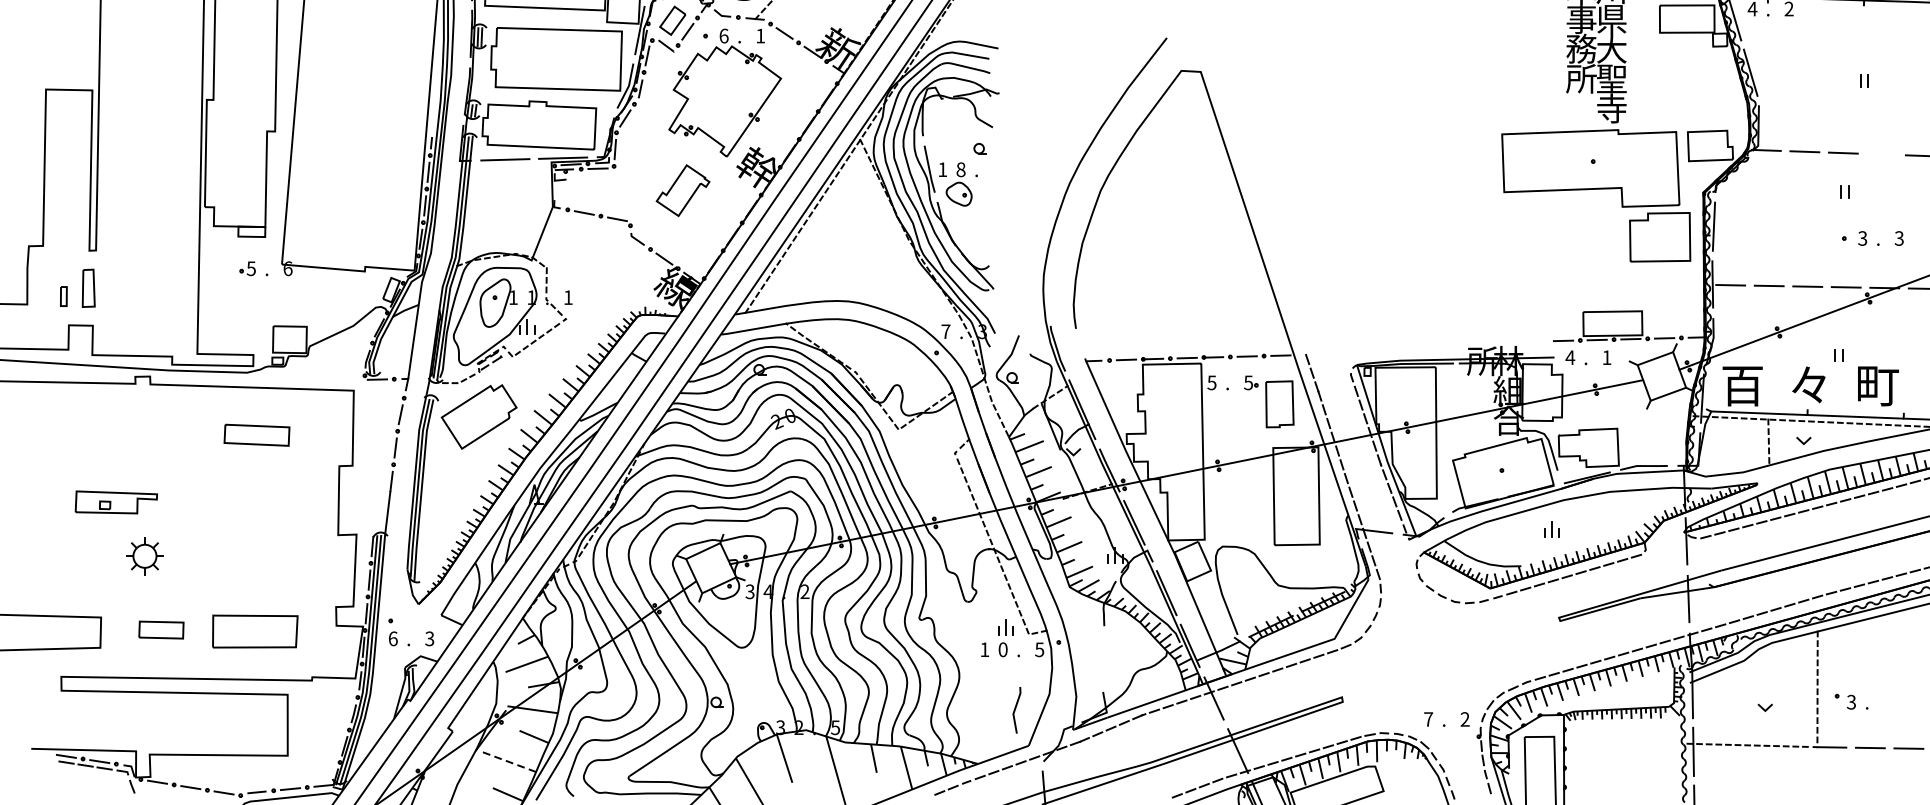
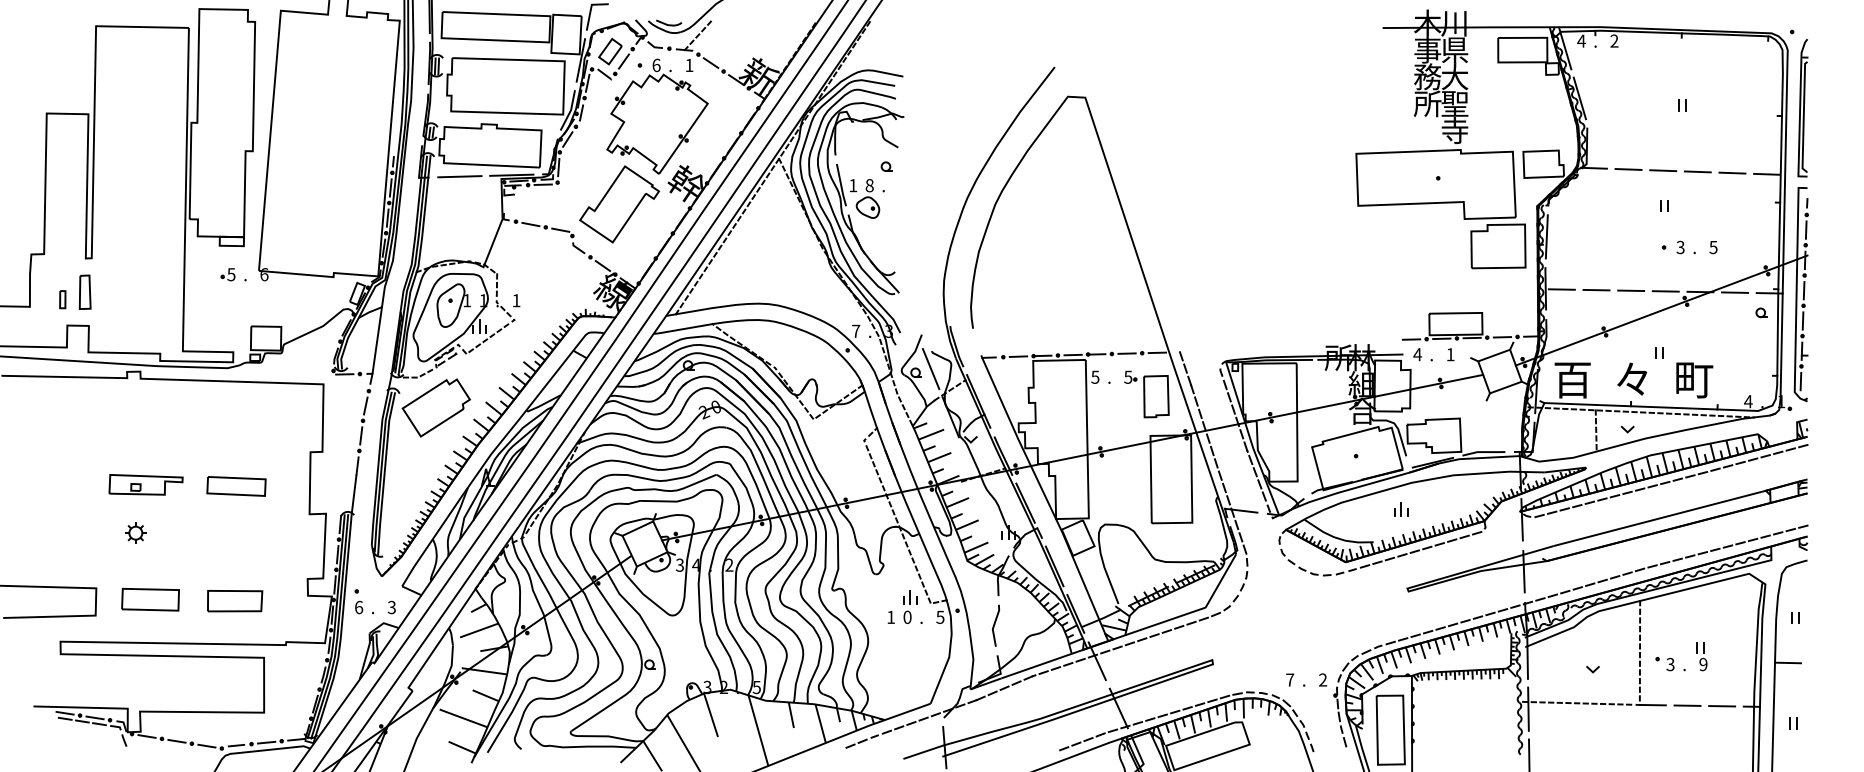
line: (1881, 154) -> (1697, 171), added
part: (682, 190) -> (619, 204), size x1.67
text: (1899, 237) -> (1713, 246), 3 -> 5
line: (1028, 374) -> (930, 369), added
part: (256, 435) -> (236, 486), moved
part: (115, 502) -> (145, 484), moved
part: (144, 555) -> (135, 532), size x0.62
part: (161, 629) -> (150, 599), size x1.43
part: (255, 632) -> (235, 601), size x0.71
part: (1885, 693) -> (1701, 656), added
line: (1016, 708) -> (995, 624), moved
line: (509, 762) -> (463, 718), dashed -> solid

